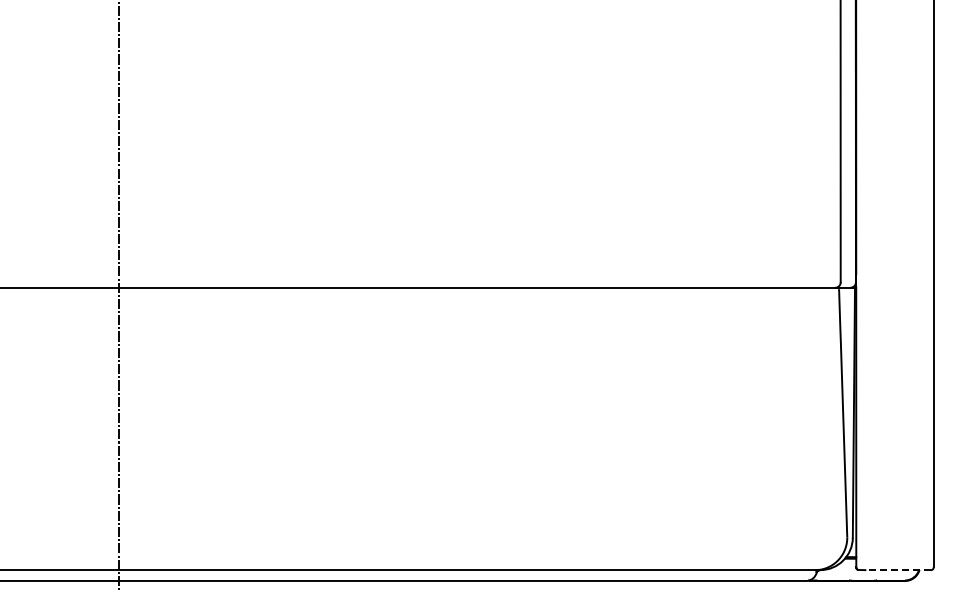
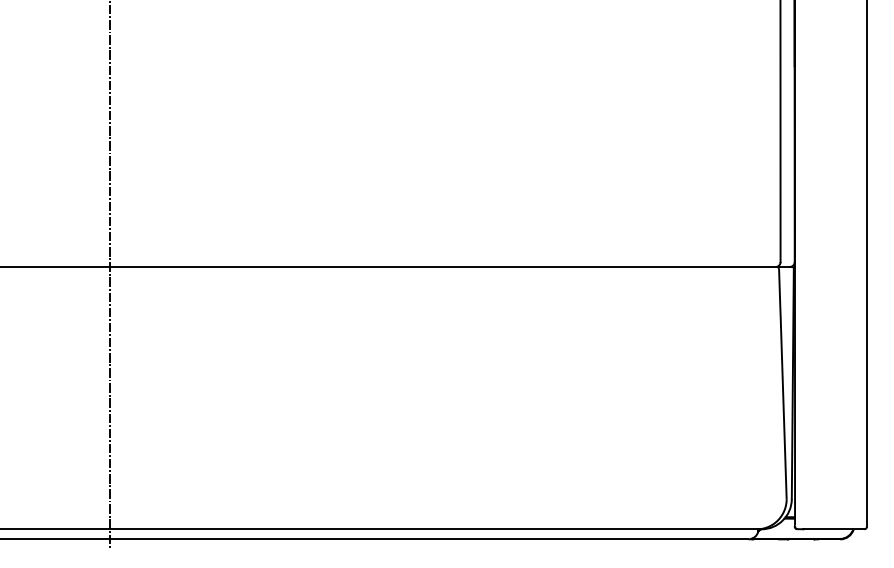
line: (898, 570) -> (834, 529), dashed -> solid

